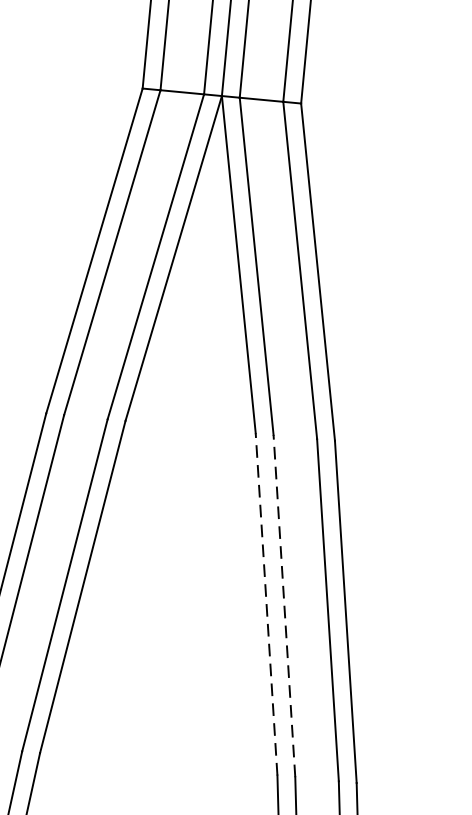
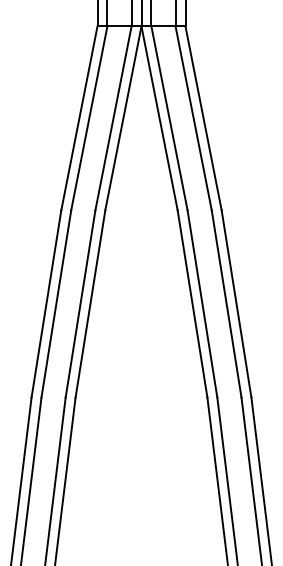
line: (266, 603) -> (192, 303), dashed -> solid
line: (284, 605) -> (202, 303), dashed -> solid

